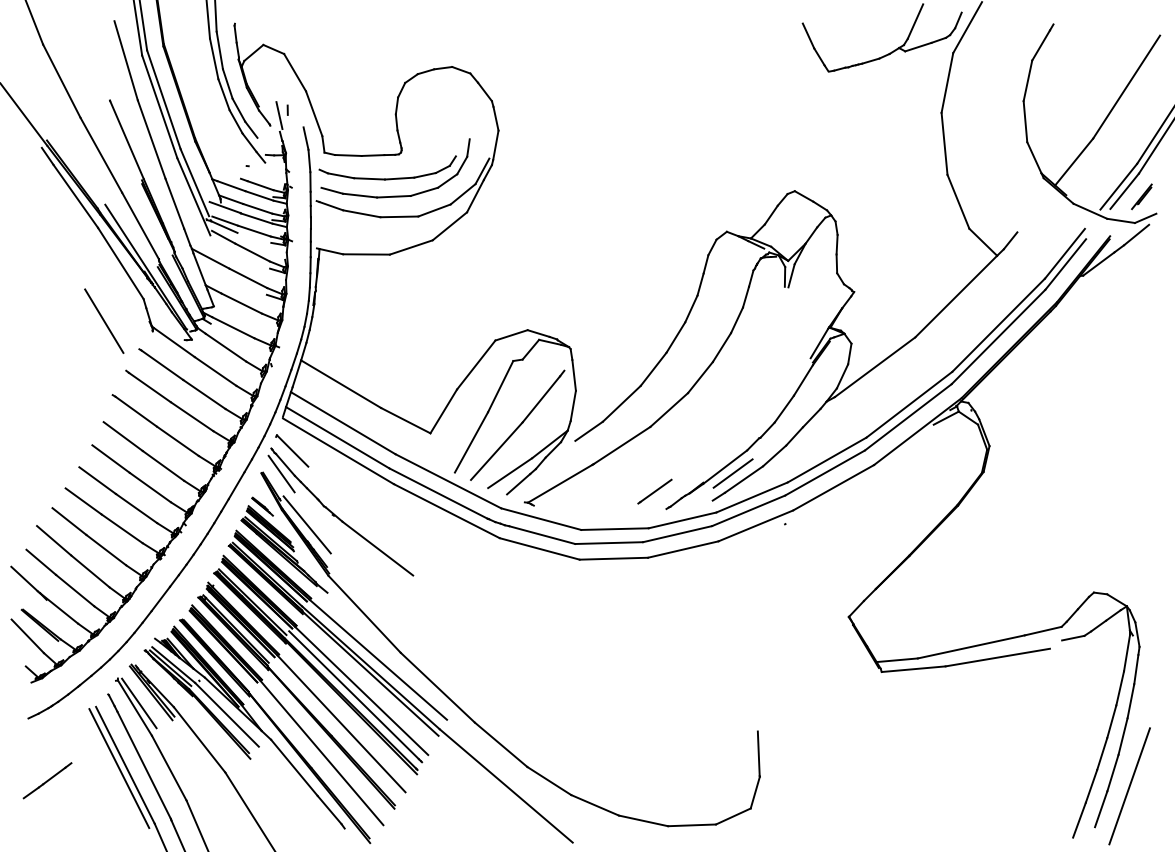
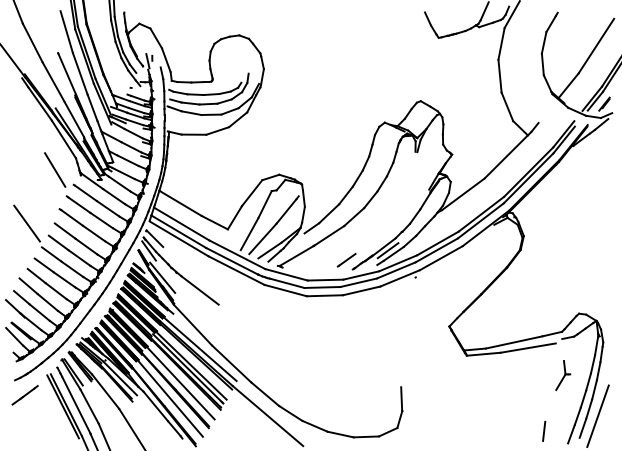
line: (51, 422) -> (27, 223), added
part: (1064, 709) -> (563, 375), added
line: (46, 781) -> (24, 395), moved
line: (1028, 815) -> (544, 431), added

